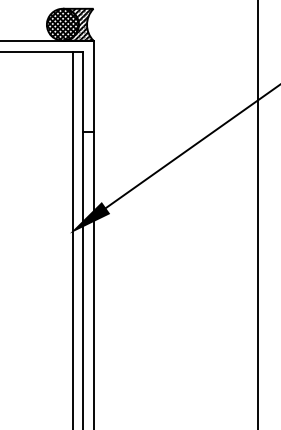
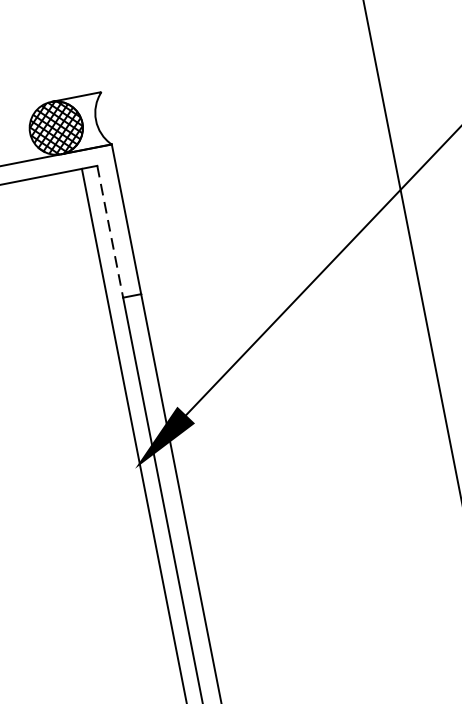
hatch: (77, 24) -> (80, 123), removed
line: (82, 92) -> (110, 233), solid -> dashed

